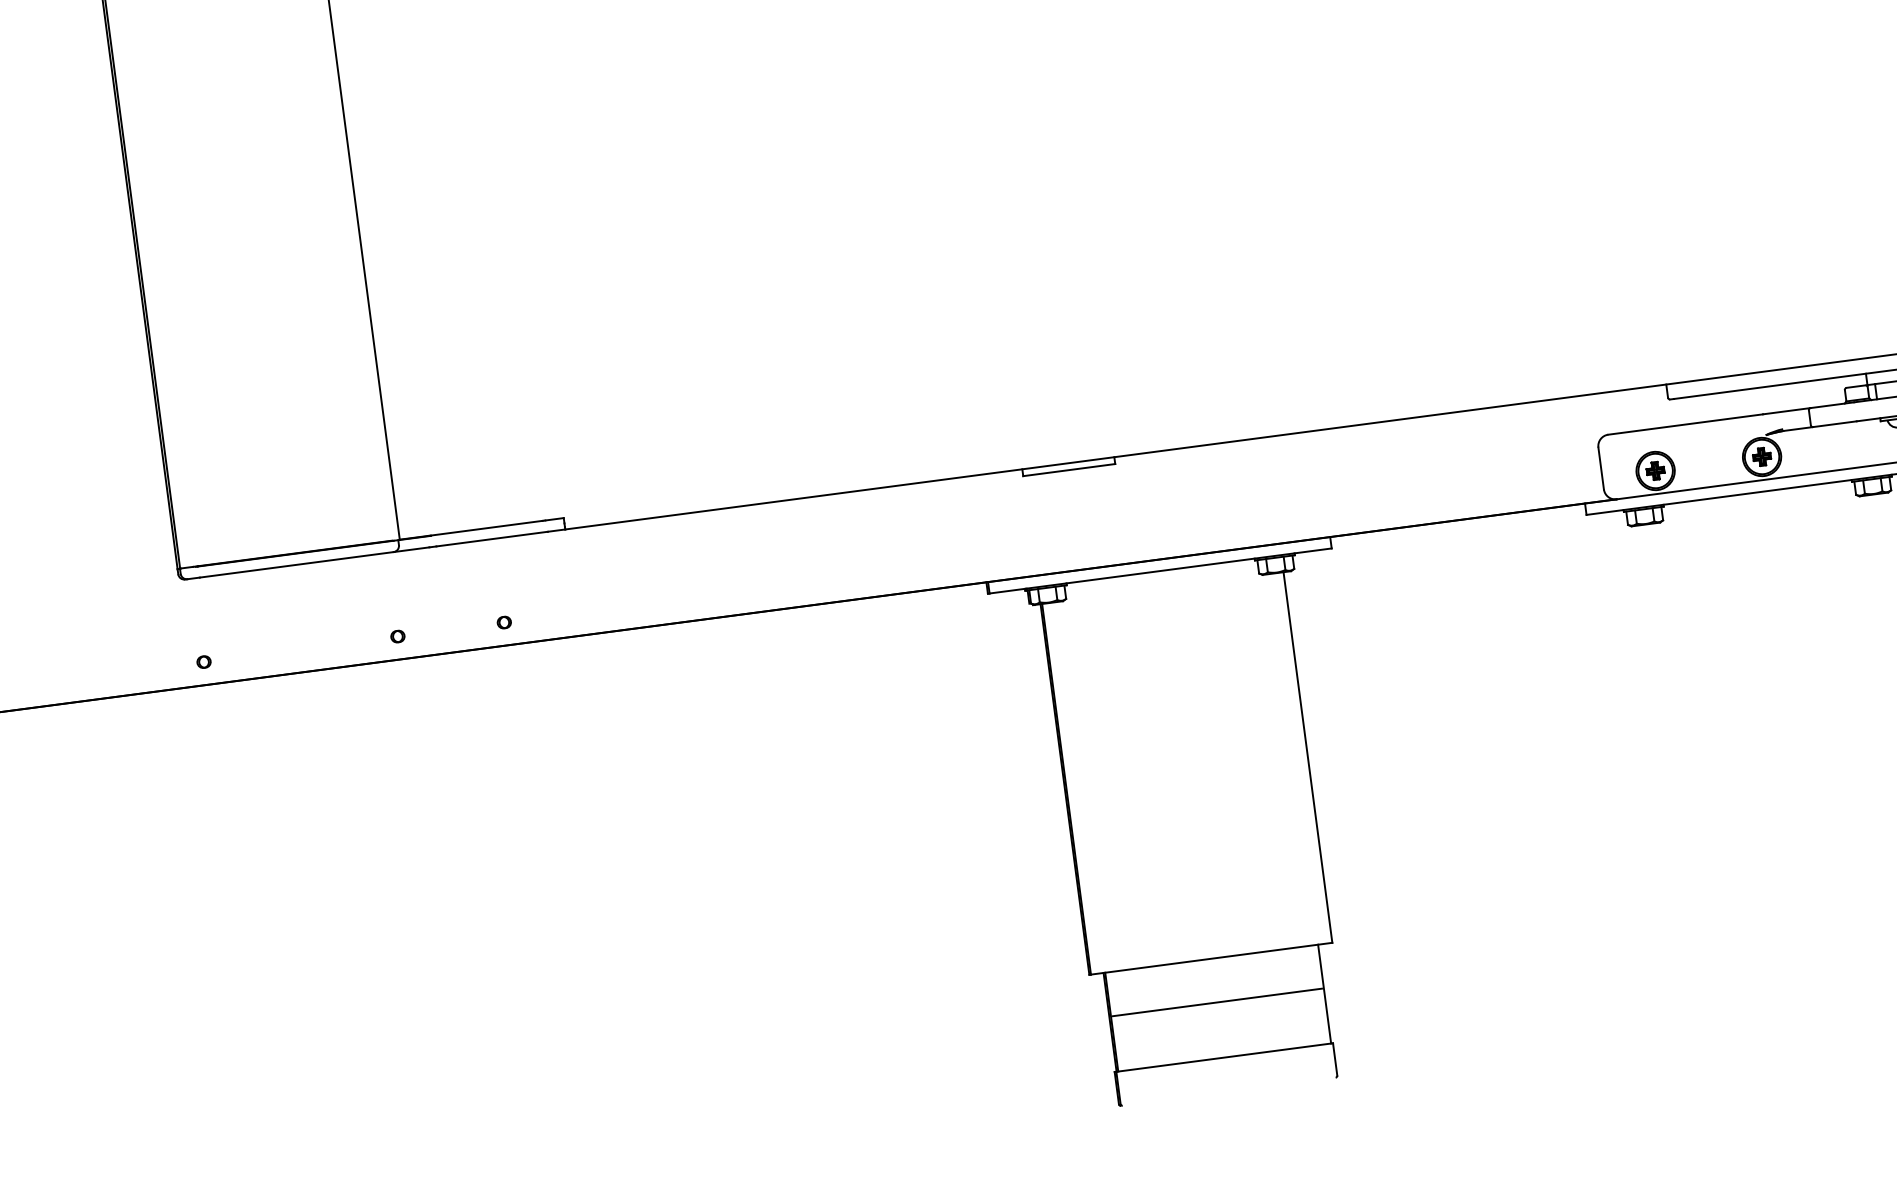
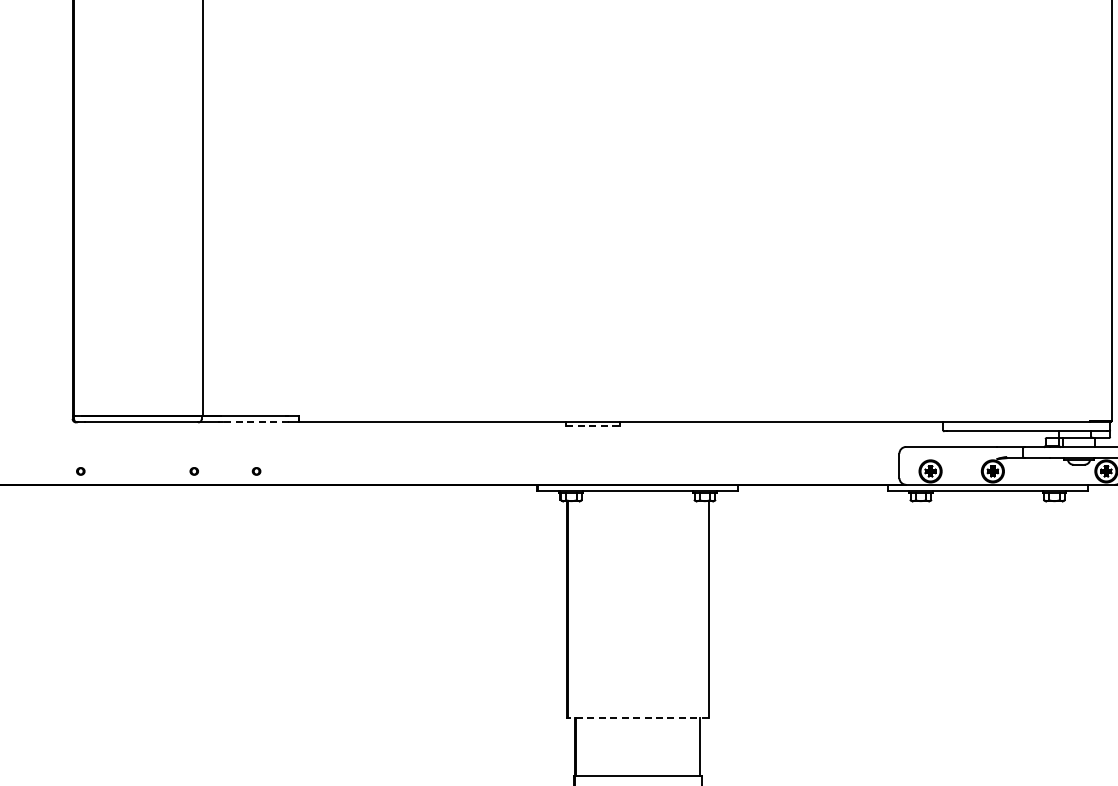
line: (1069, 470) -> (593, 426), solid -> dashed
line: (491, 539) -> (255, 422), solid -> dashed
line: (1212, 958) -> (638, 718), solid -> dashed
line: (1216, 1003) -> (637, 744), removed

